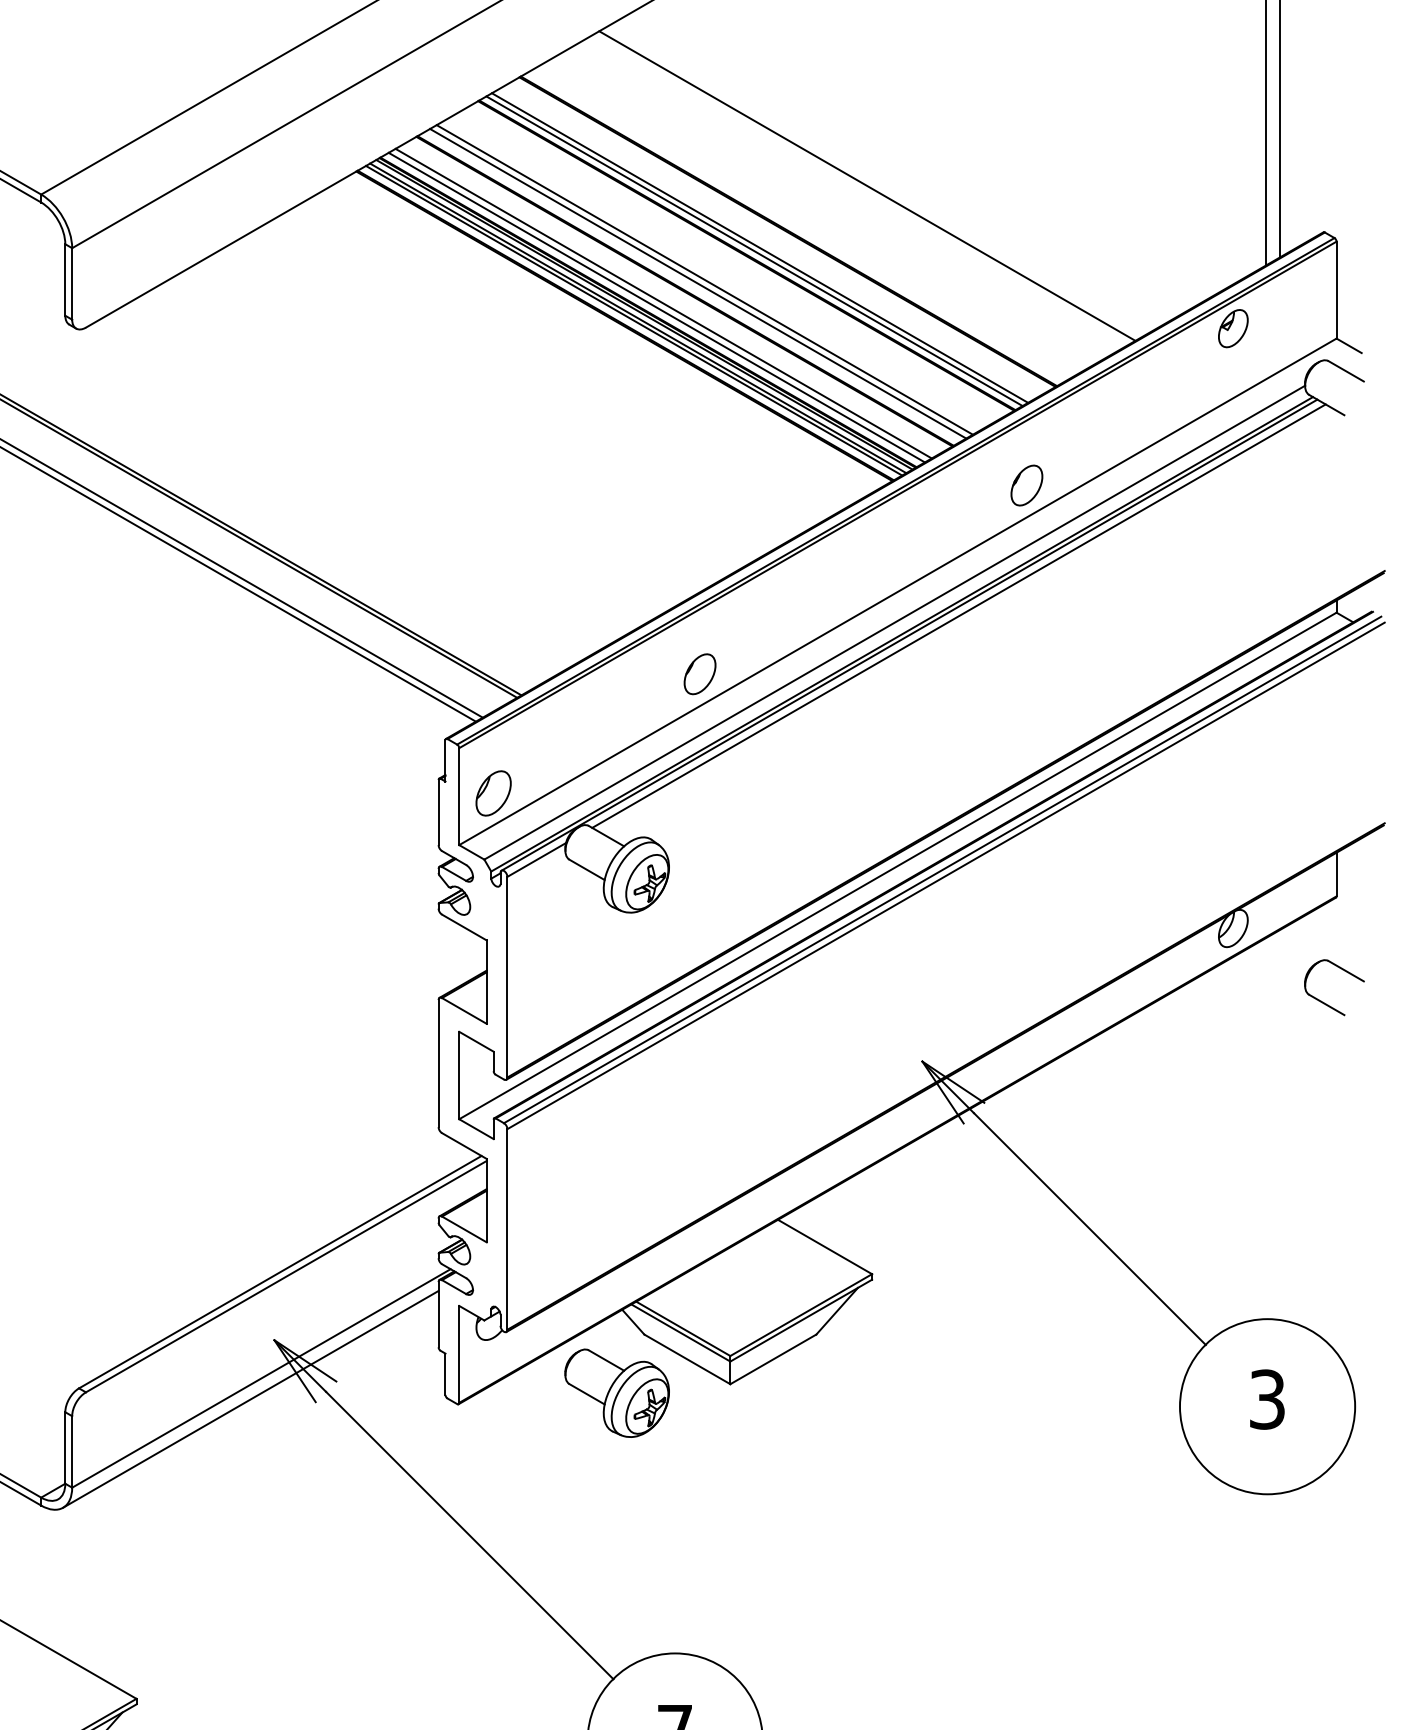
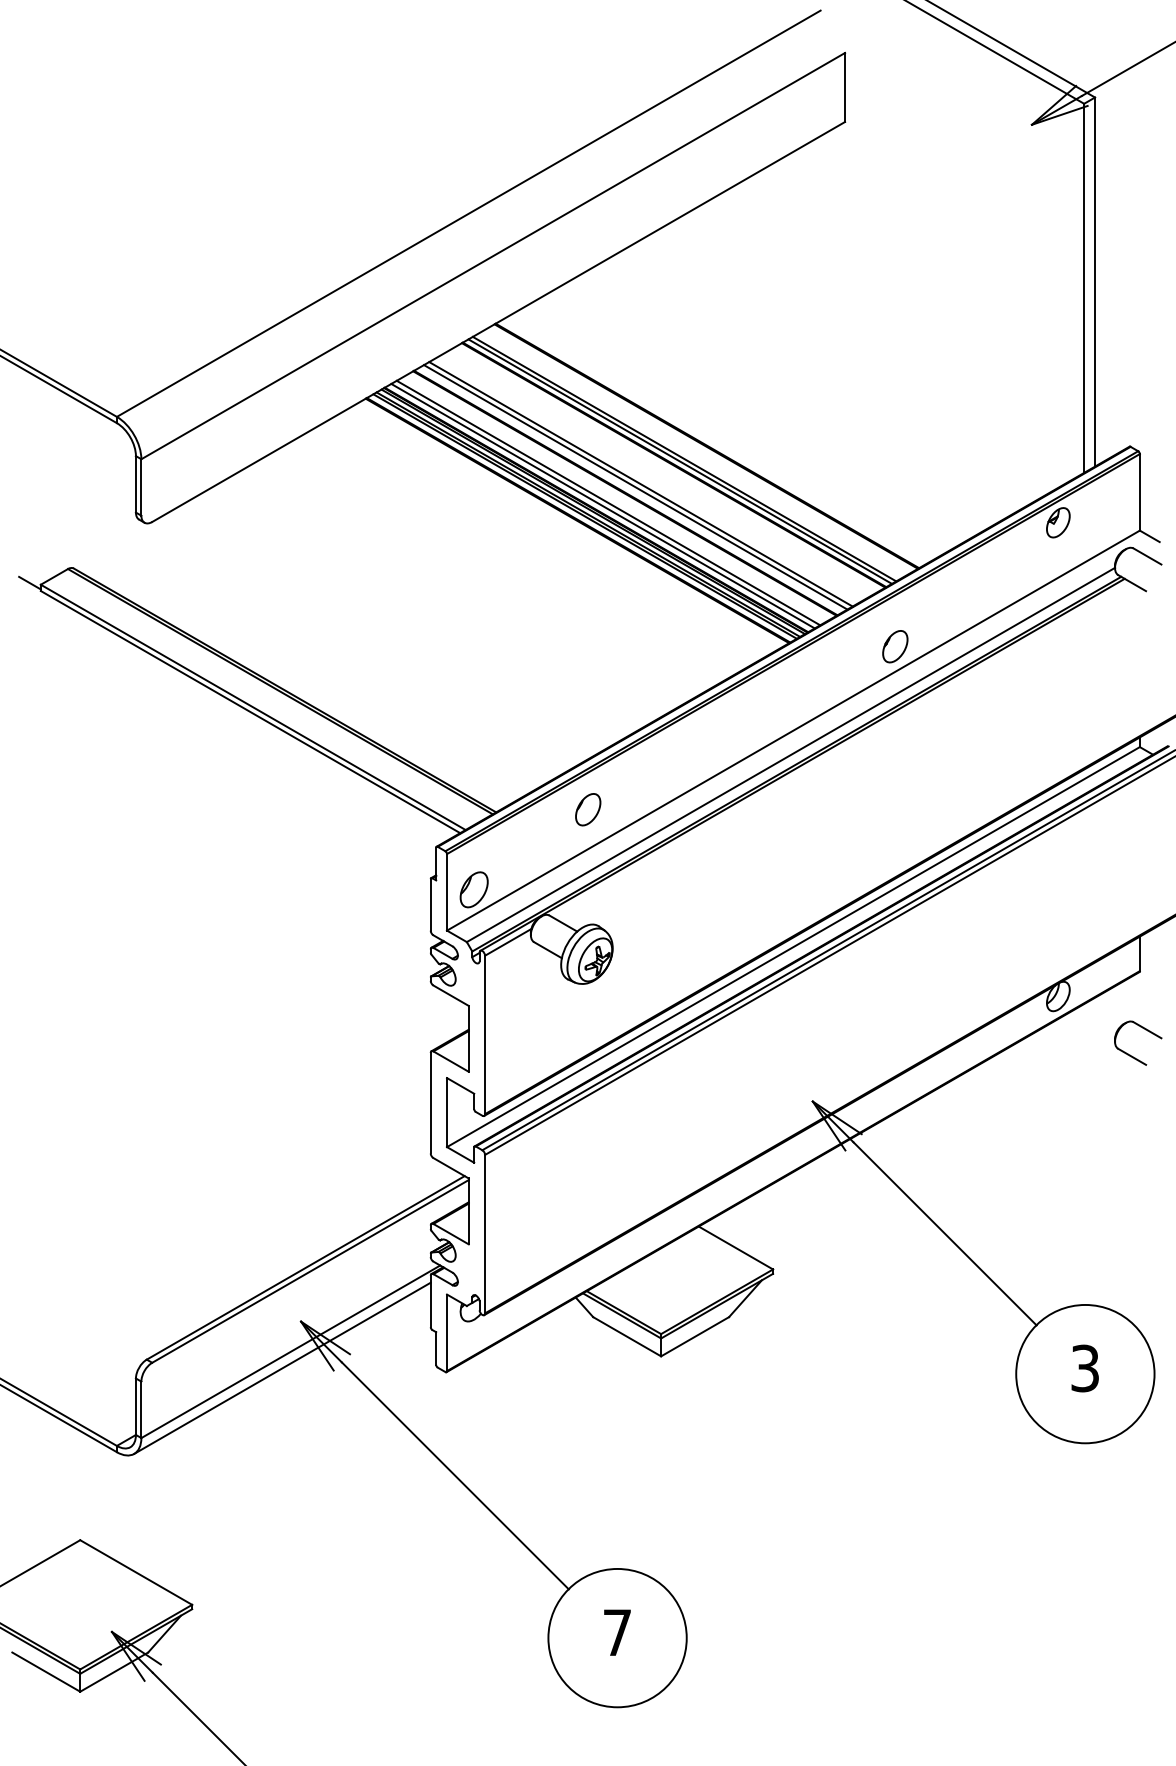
line: (867, 185) -> (769, 409), removed
line: (958, 615) -> (841, 749), removed
part: (700, 673) -> (588, 809), moved
part: (616, 1393) -> (571, 1363), removed

